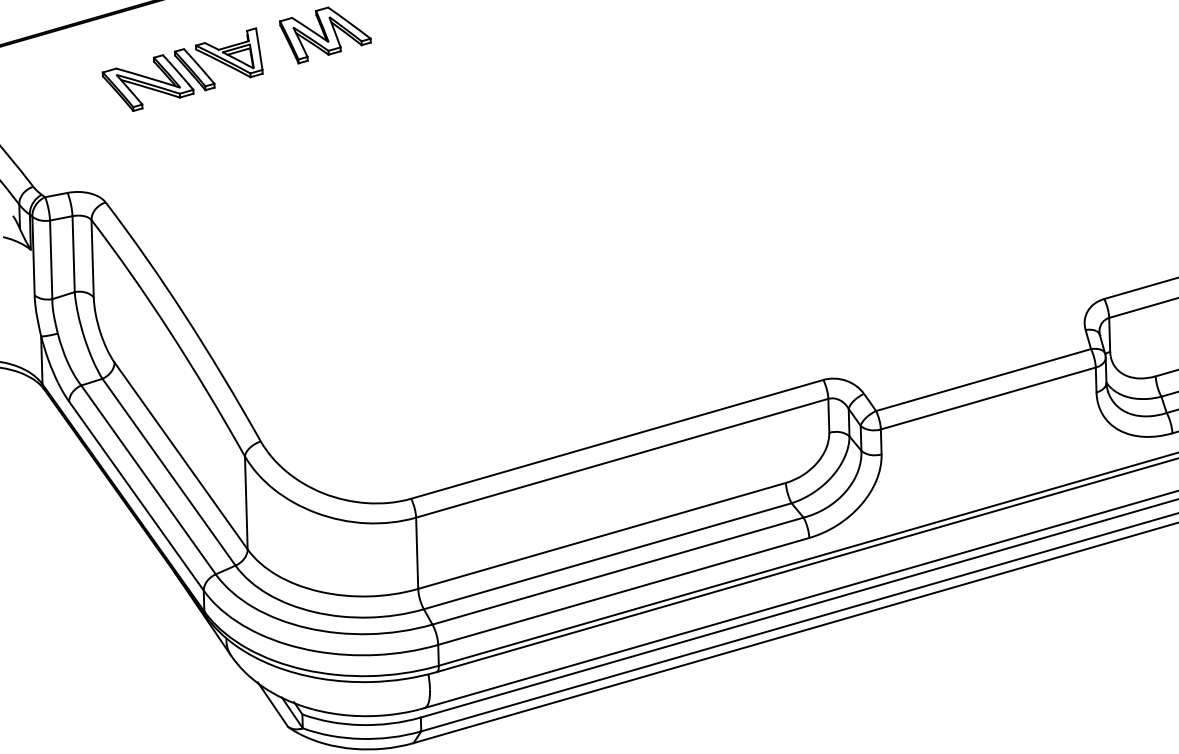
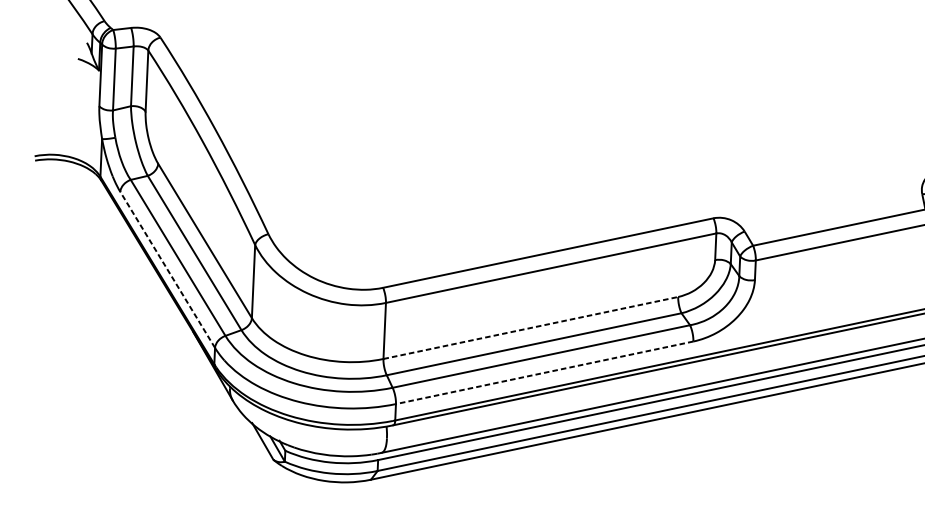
line: (136, 496) -> (167, 270), solid -> dashed
line: (602, 535) -> (531, 327), solid -> dashed
line: (623, 591) -> (544, 372), solid -> dashed

